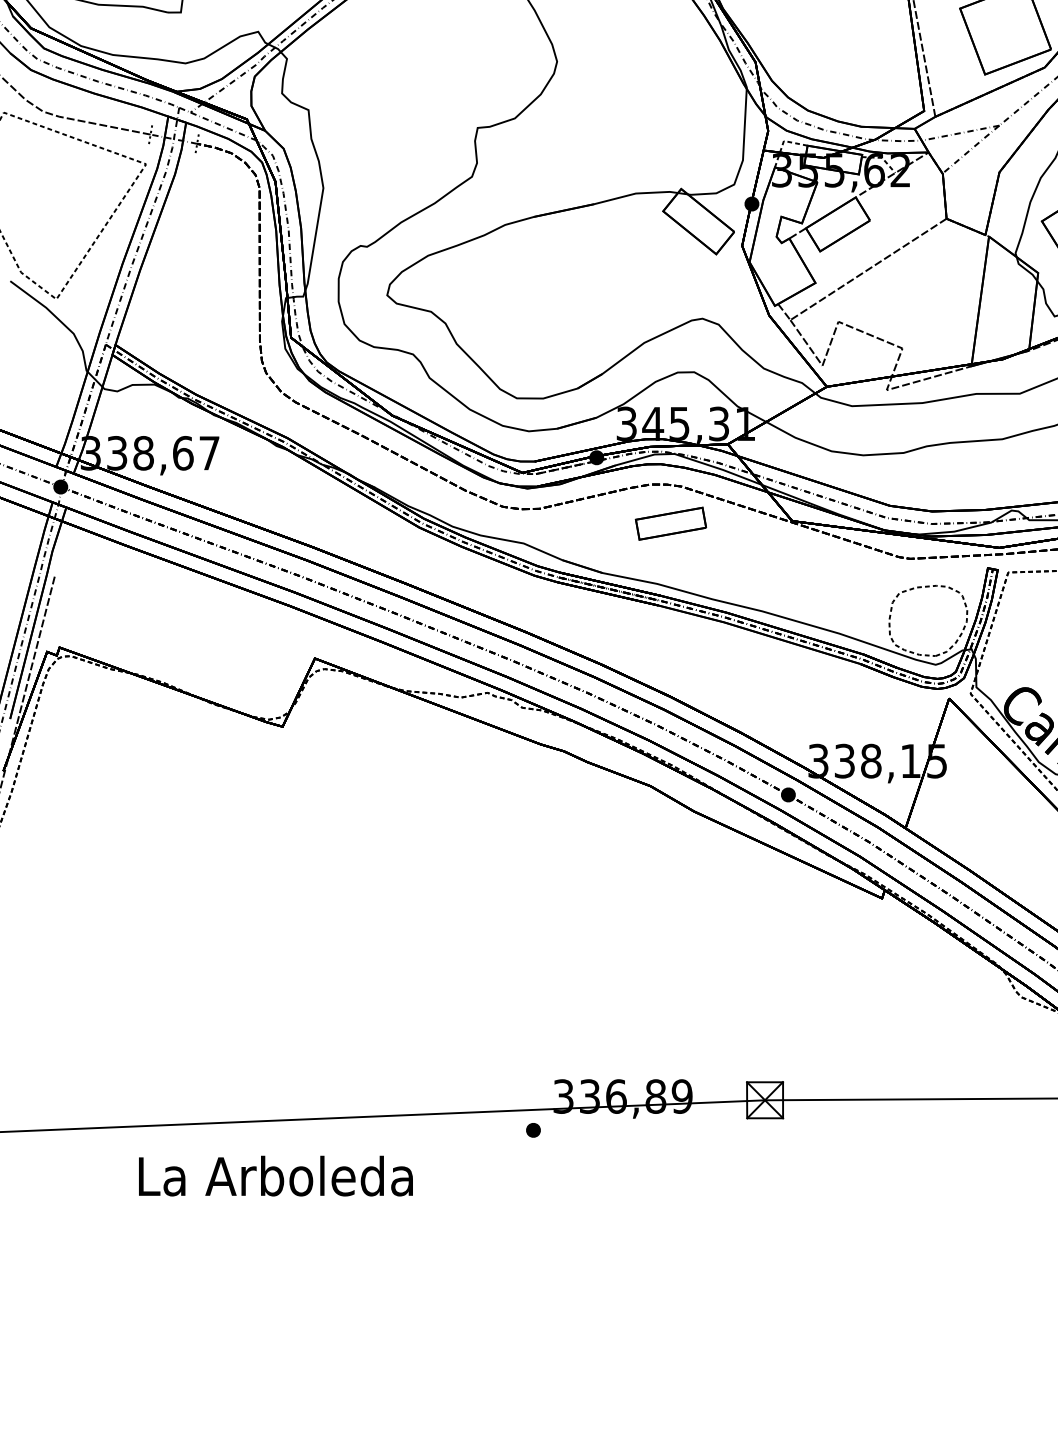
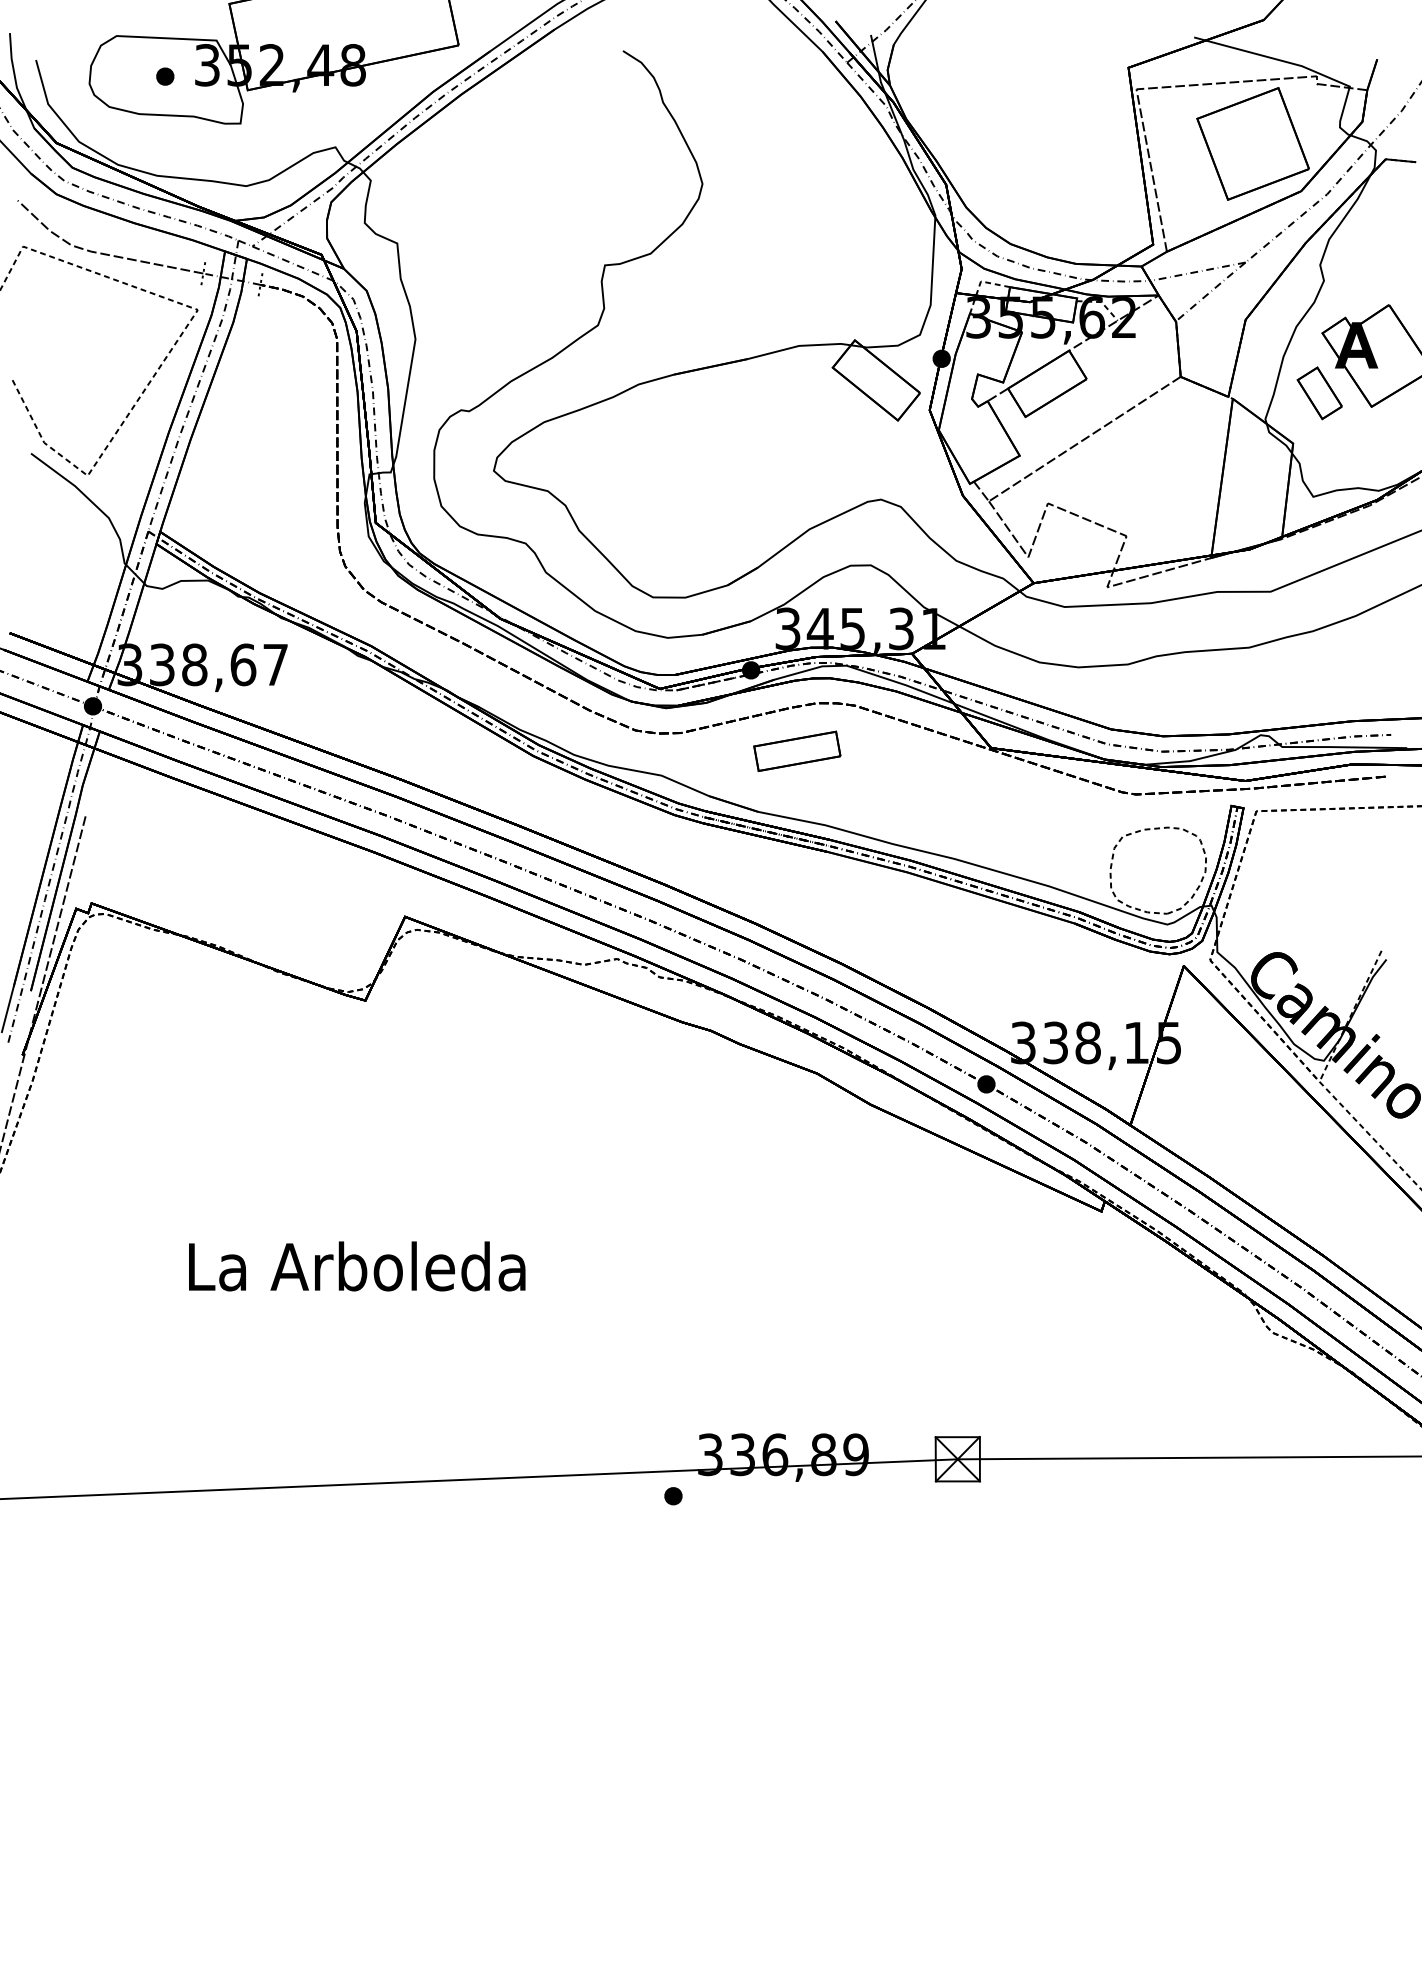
part: (671, 523) -> (797, 750), moved
text: (276, 1176) -> (357, 1266), moved

